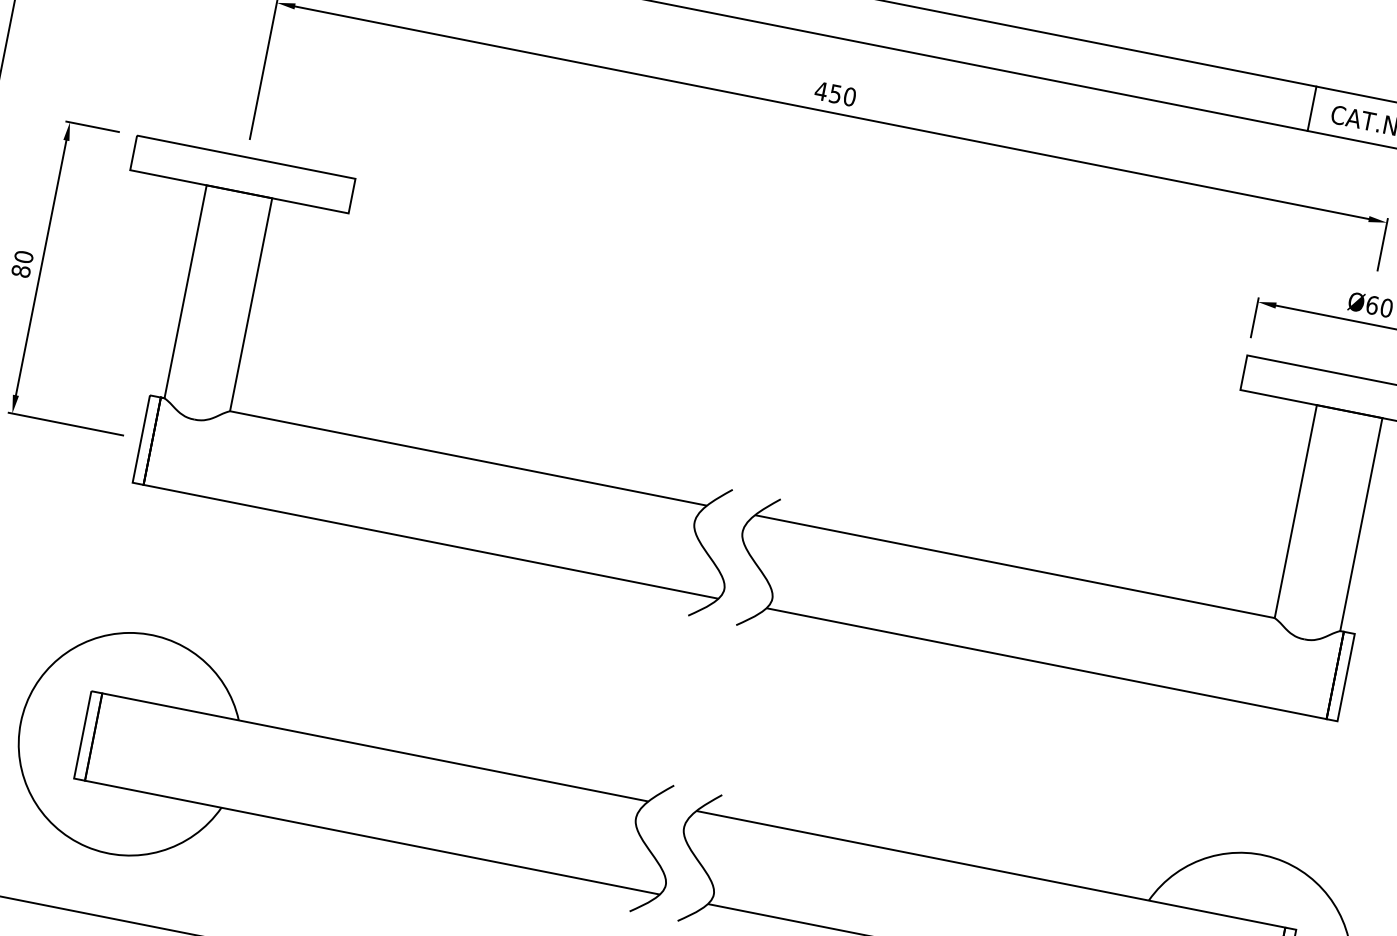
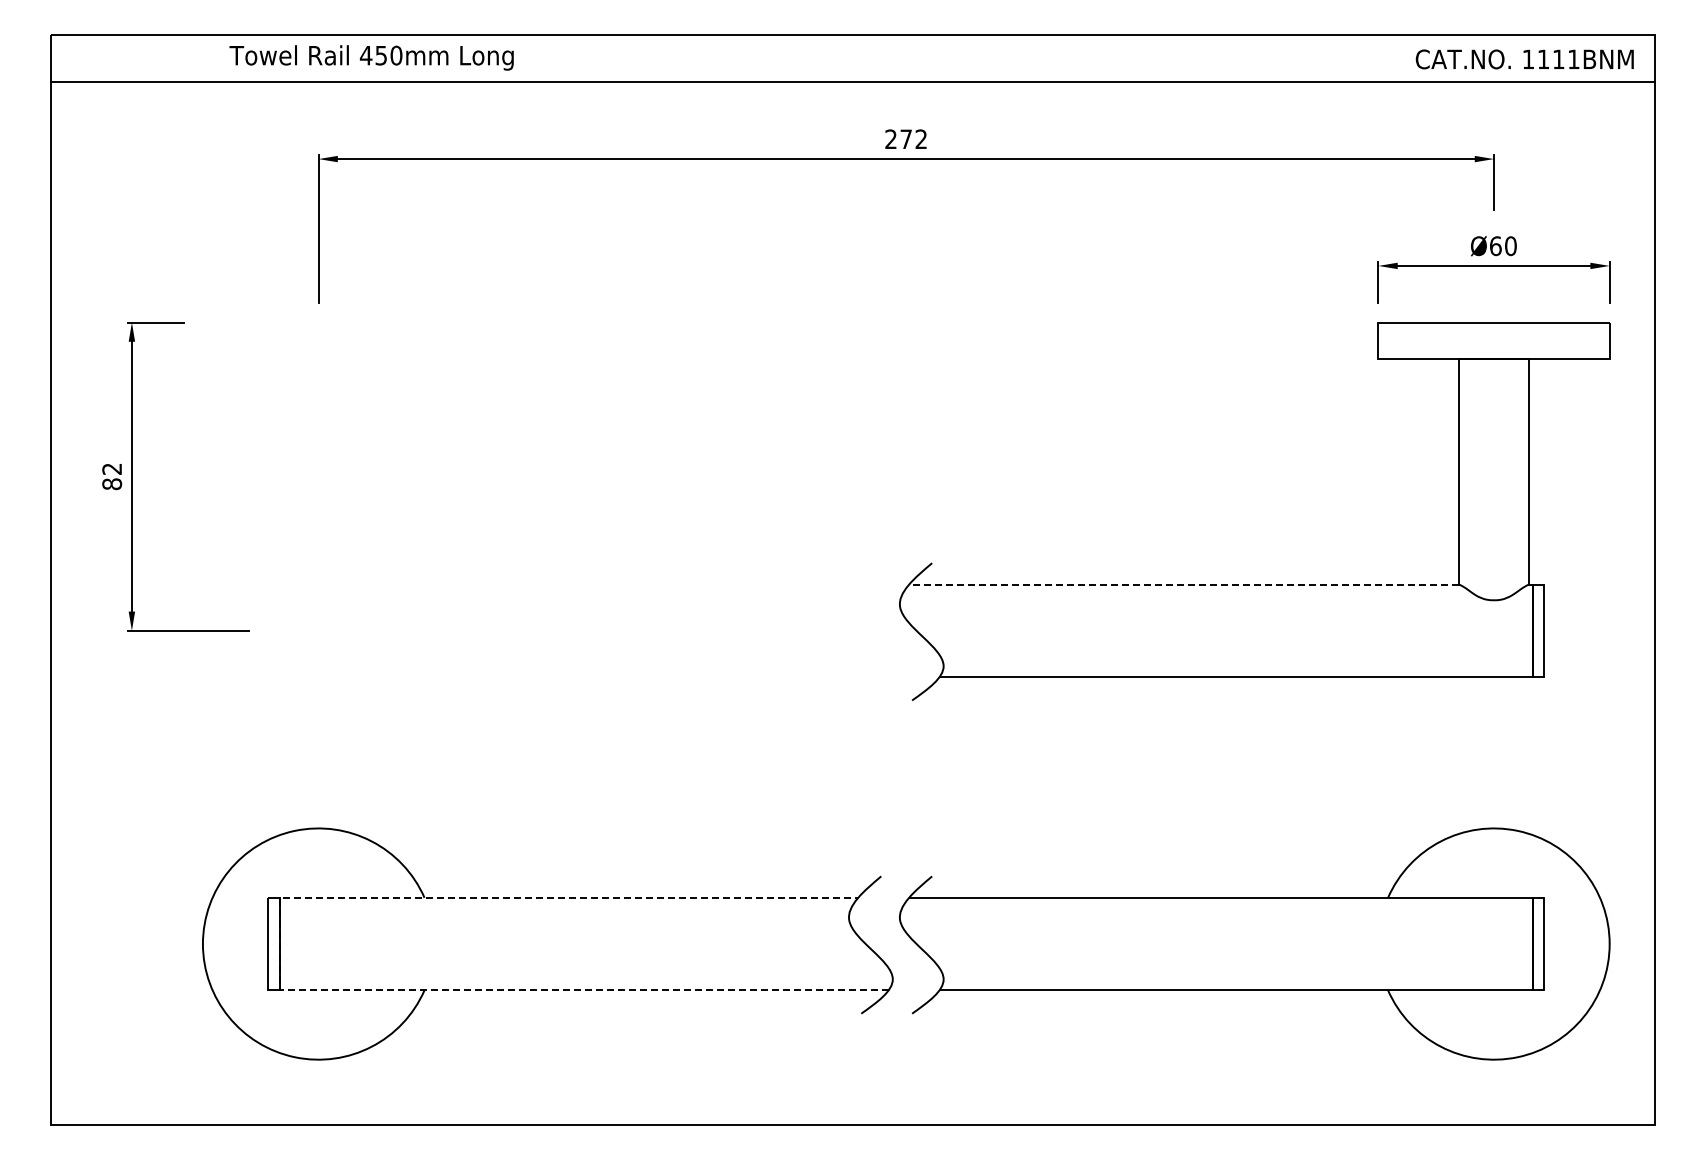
text: (834, 94) -> (905, 139), 450 -> 272
line: (1312, 108) -> (1394, 57), removed
text: (24, 257) -> (112, 469), 80 -> 82
part: (413, 447) -> (547, 584), removed
line: (1014, 566) -> (1183, 584), solid -> dashed
line: (91, 750) -> (280, 958), solid -> dashed

